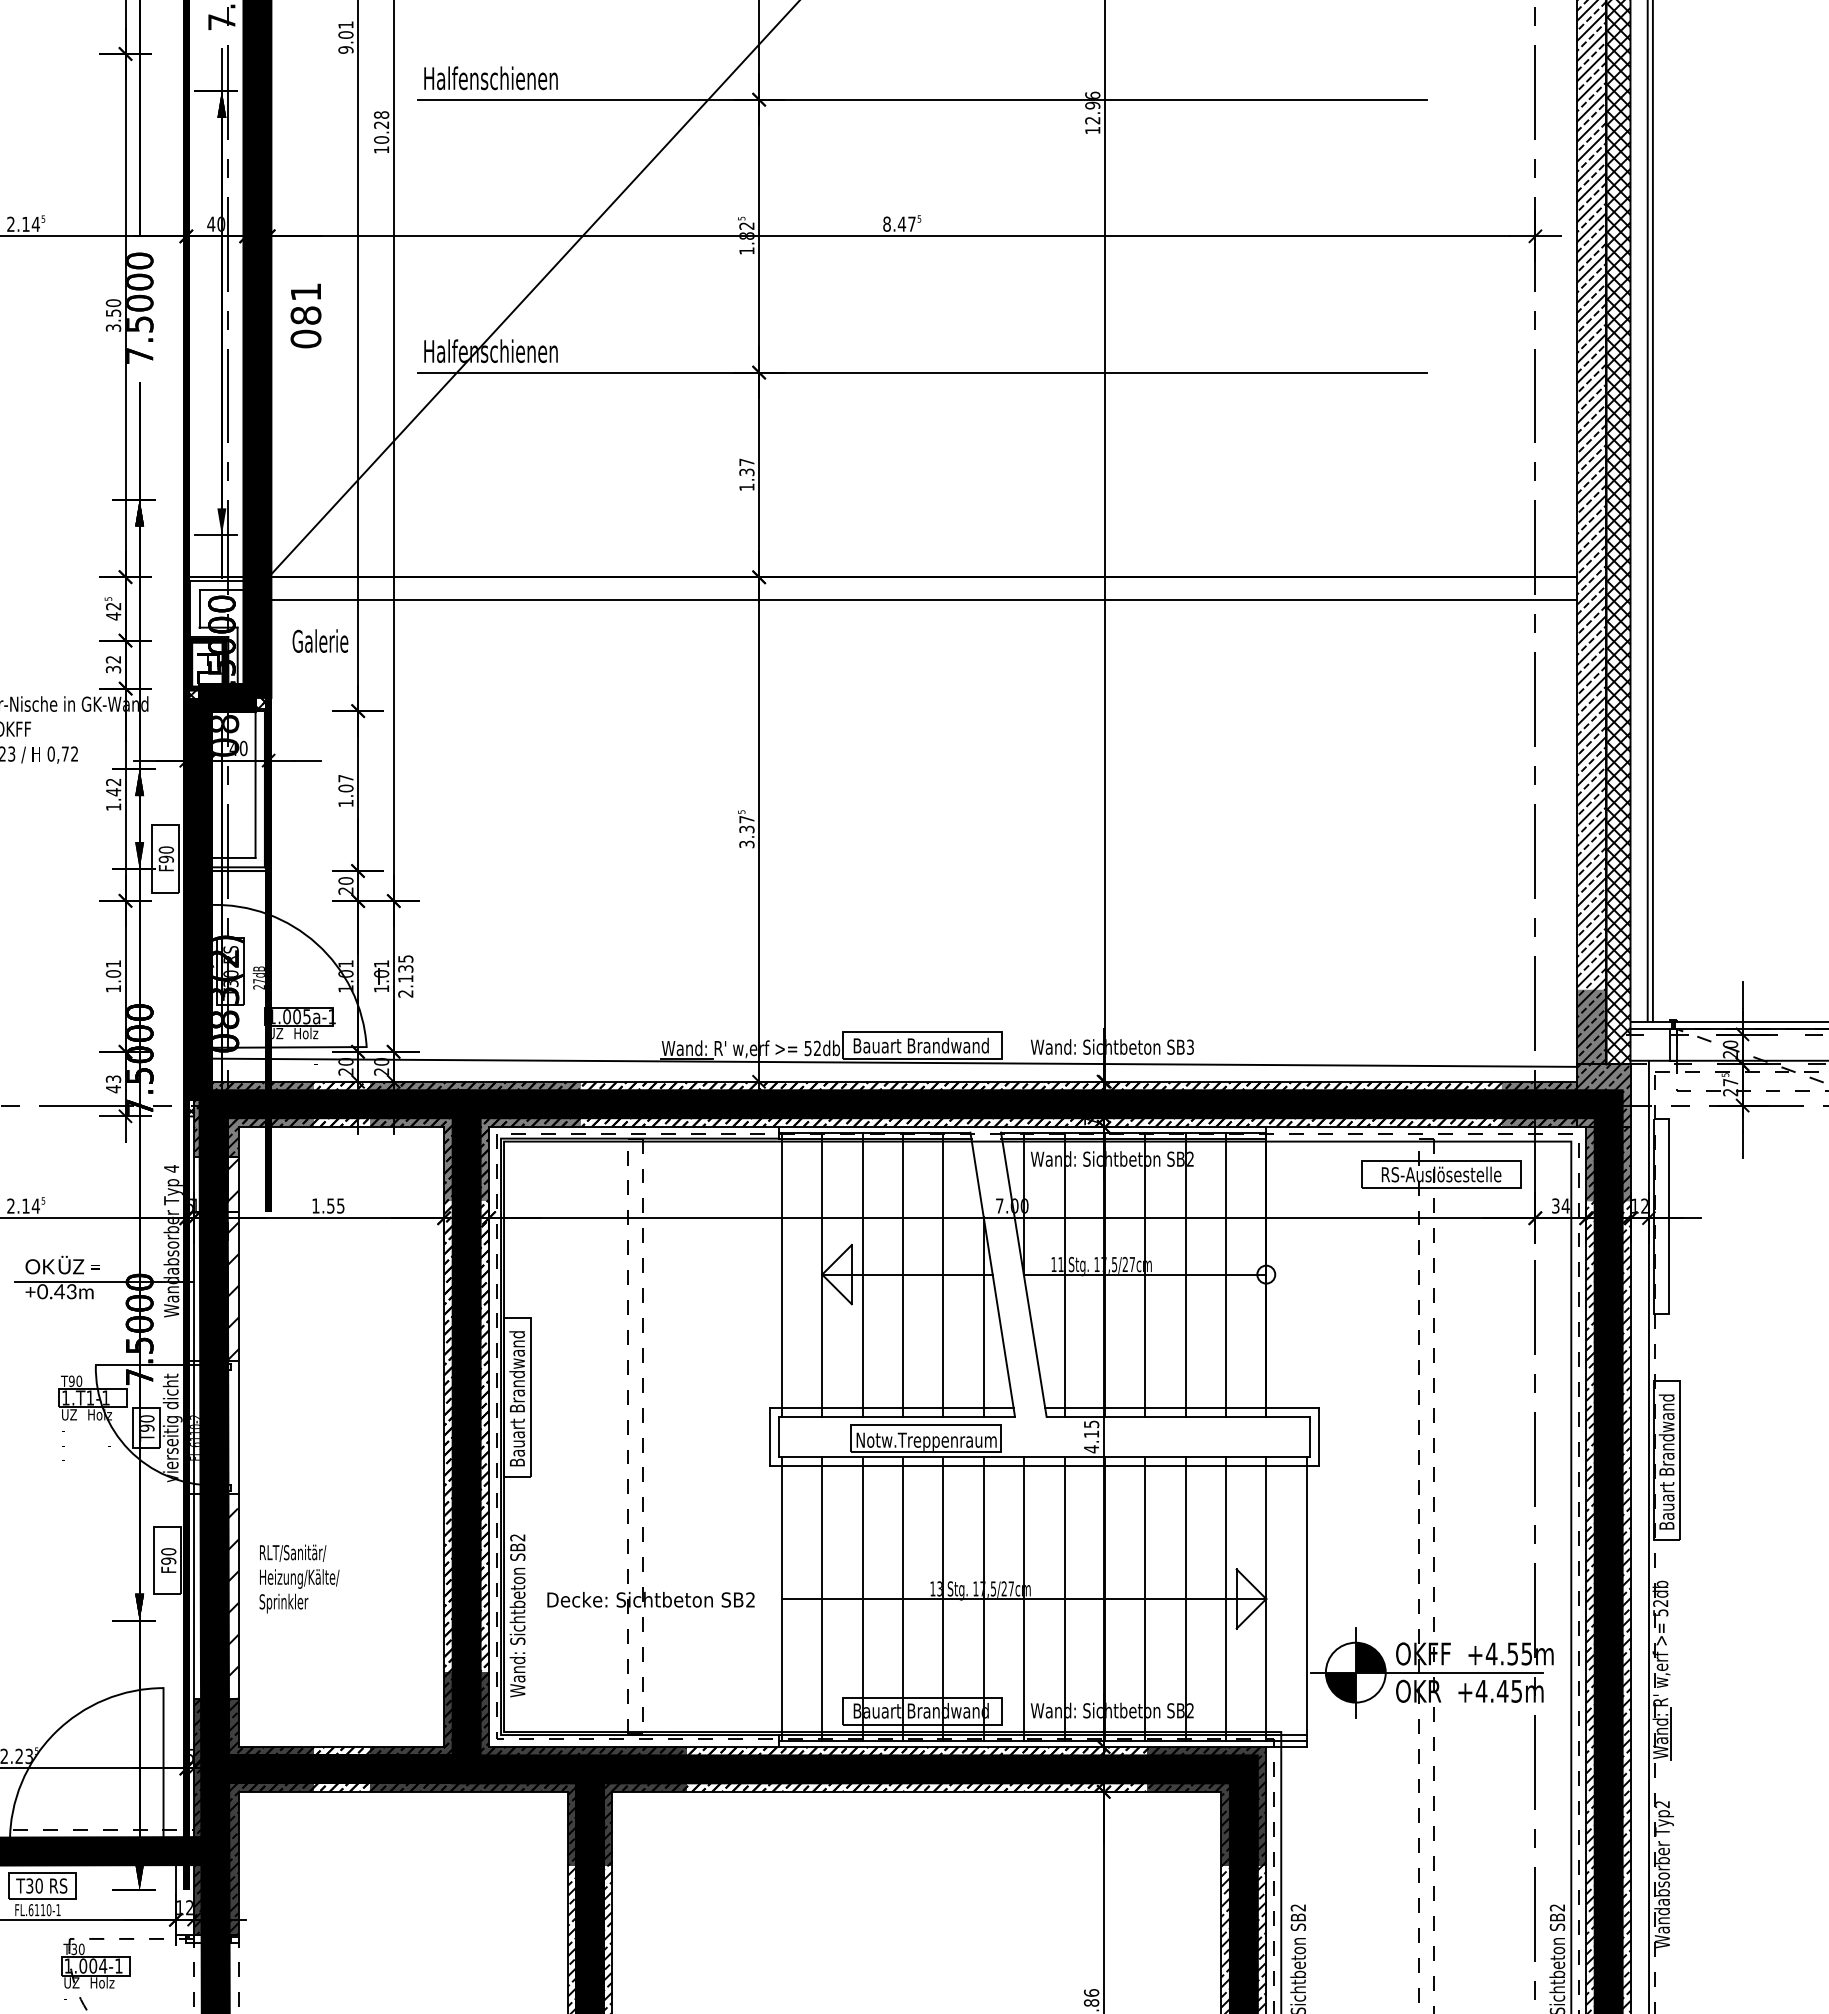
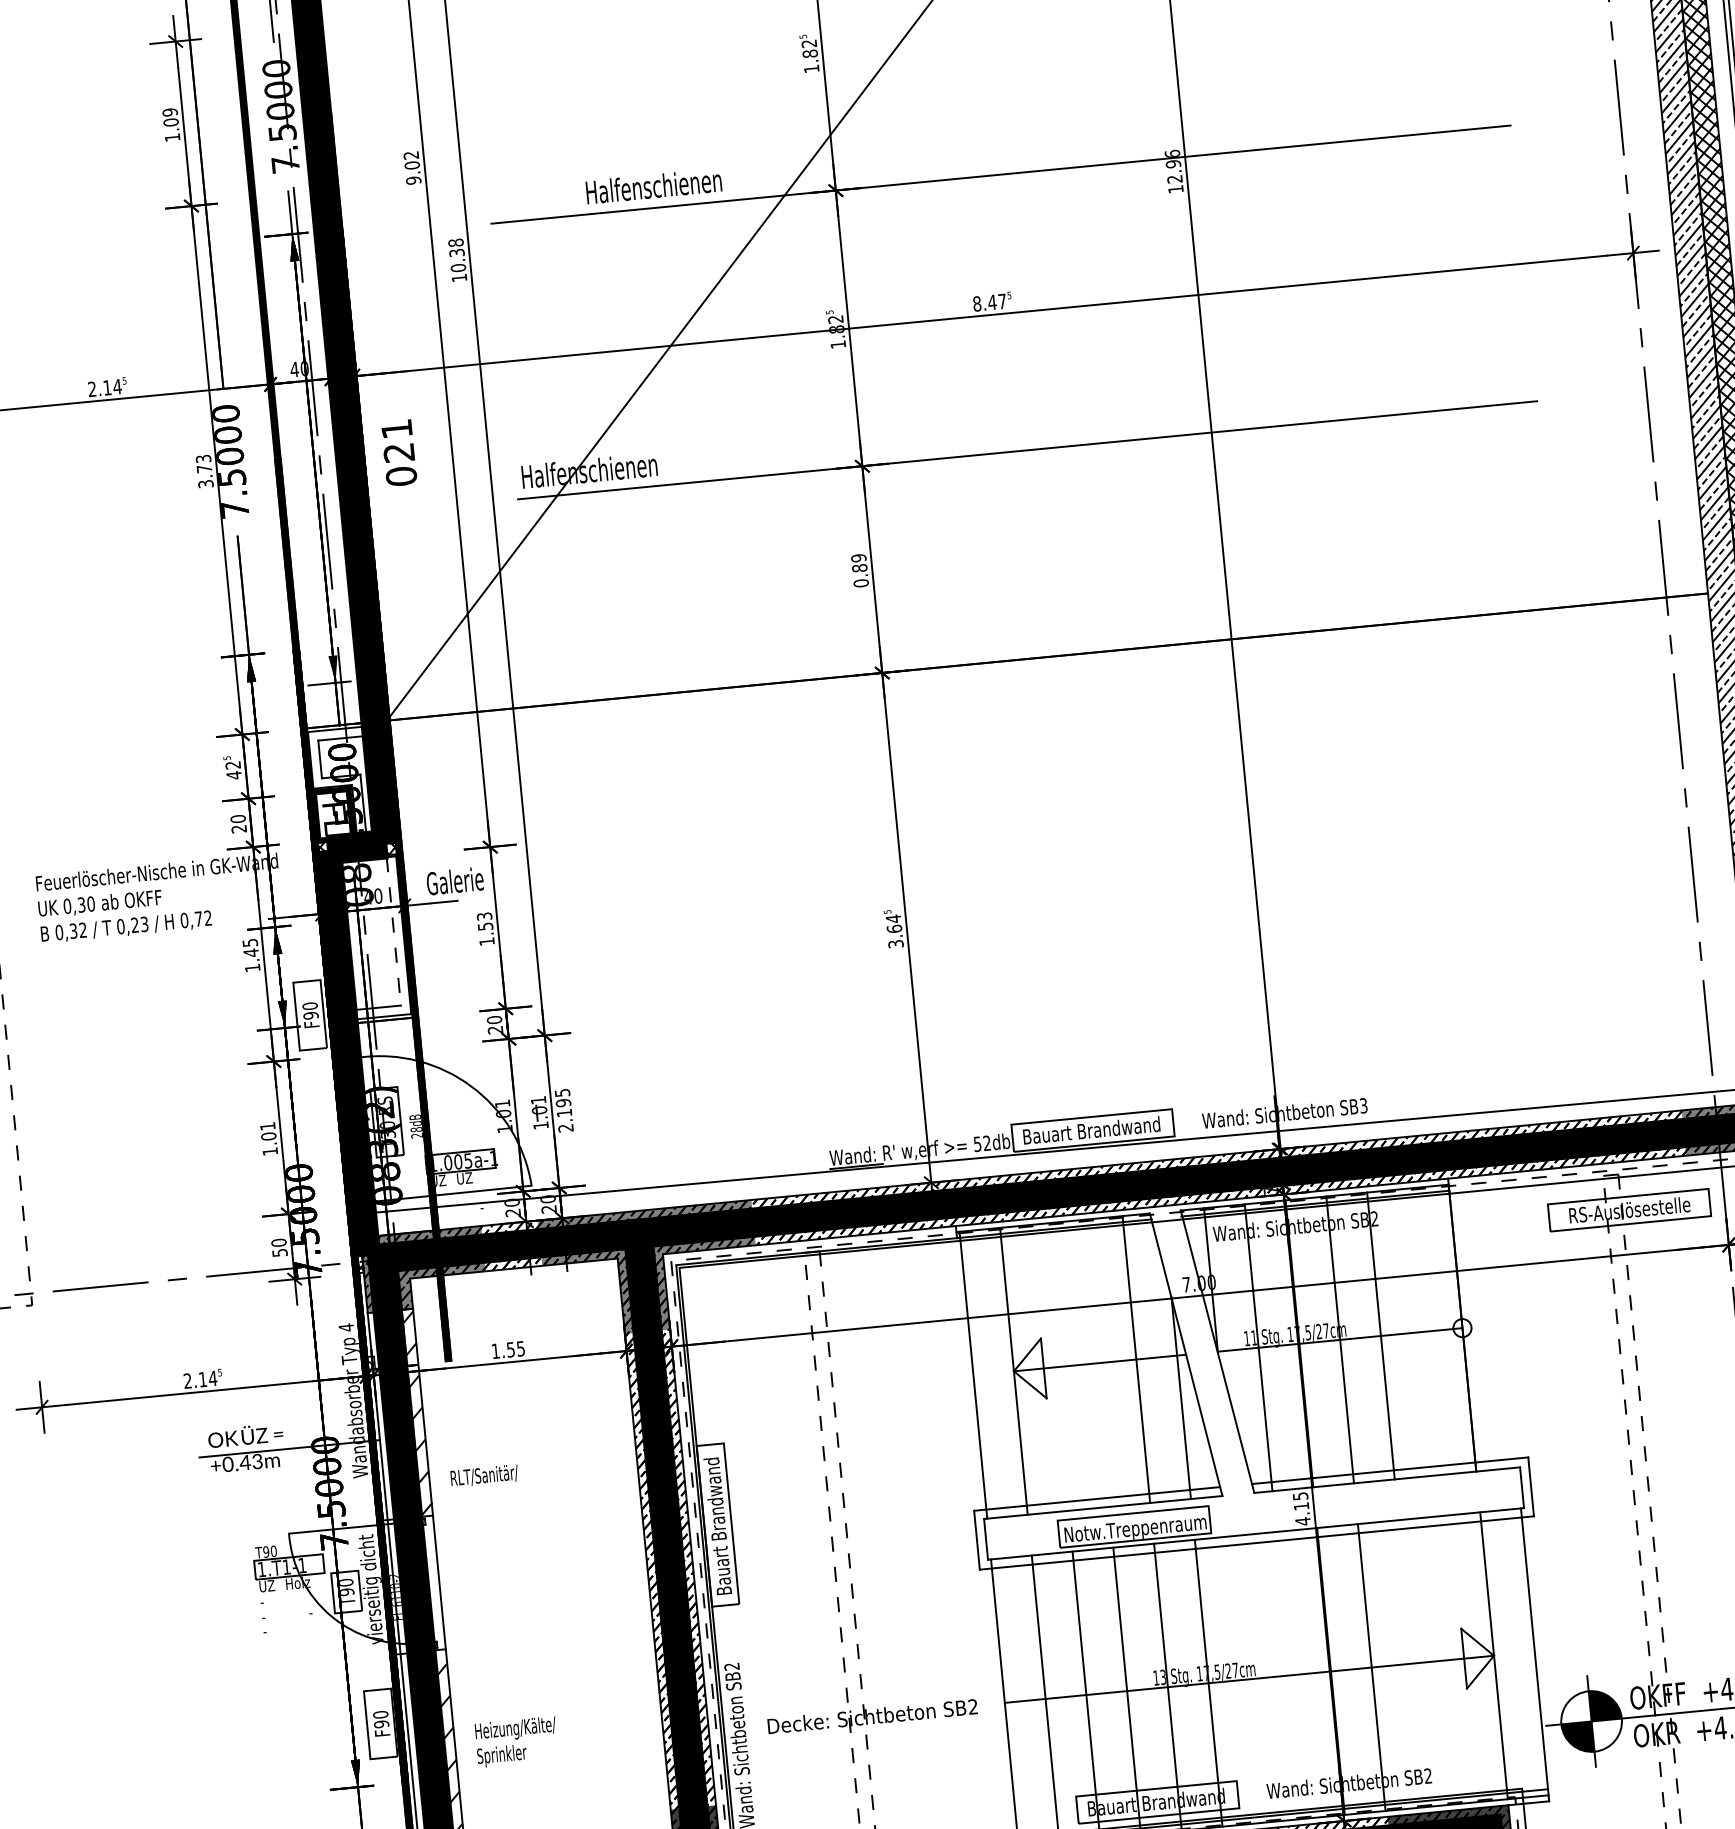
text: (345, 24) -> (410, 154), 9.01 -> 9.02
text: (490, 78) -> (653, 186), moved
text: (381, 124) -> (456, 252), 10.28 -> 10.38
text: (113, 307) -> (203, 463), 3.50 -> 3.73
text: (305, 315) -> (398, 452), 081 -> 021
text: (746, 474) -> (859, 570), 1.37 -> 0.89
line: (922, 600) -> (1049, 680), removed
text: (320, 640) -> (455, 880), moved
text: (113, 664) -> (238, 823), 32 -> 20
text: (113, 781) -> (250, 942), 1.42 -> 1.45
text: (345, 783) -> (484, 921), 1.07 -> 1.53
line: (255, 784) -> (393, 931), solid -> dashed
text: (746, 824) -> (893, 923), 3.37 -> 3.64
text: (405, 968) -> (563, 1102), 2.135 -> 2.195
text: (258, 981) -> (415, 1130), 27dB -> 28dB
text: (306, 1033) -> (469, 1177), Holz -> UZ
text: (113, 1084) -> (279, 1248), 43 -> 50
line: (862, 1274) -> (1054, 1367), removed
line: (903, 1274) -> (1095, 1363), removed
line: (1225, 1274) -> (1421, 1331), removed
text: (293, 1552) -> (484, 1475), moved
line: (1024, 1599) -> (1249, 1679), removed
line: (1064, 1599) -> (1290, 1675), removed
line: (1185, 1599) -> (1412, 1664), removed
line: (1225, 1599) -> (1452, 1660), removed

